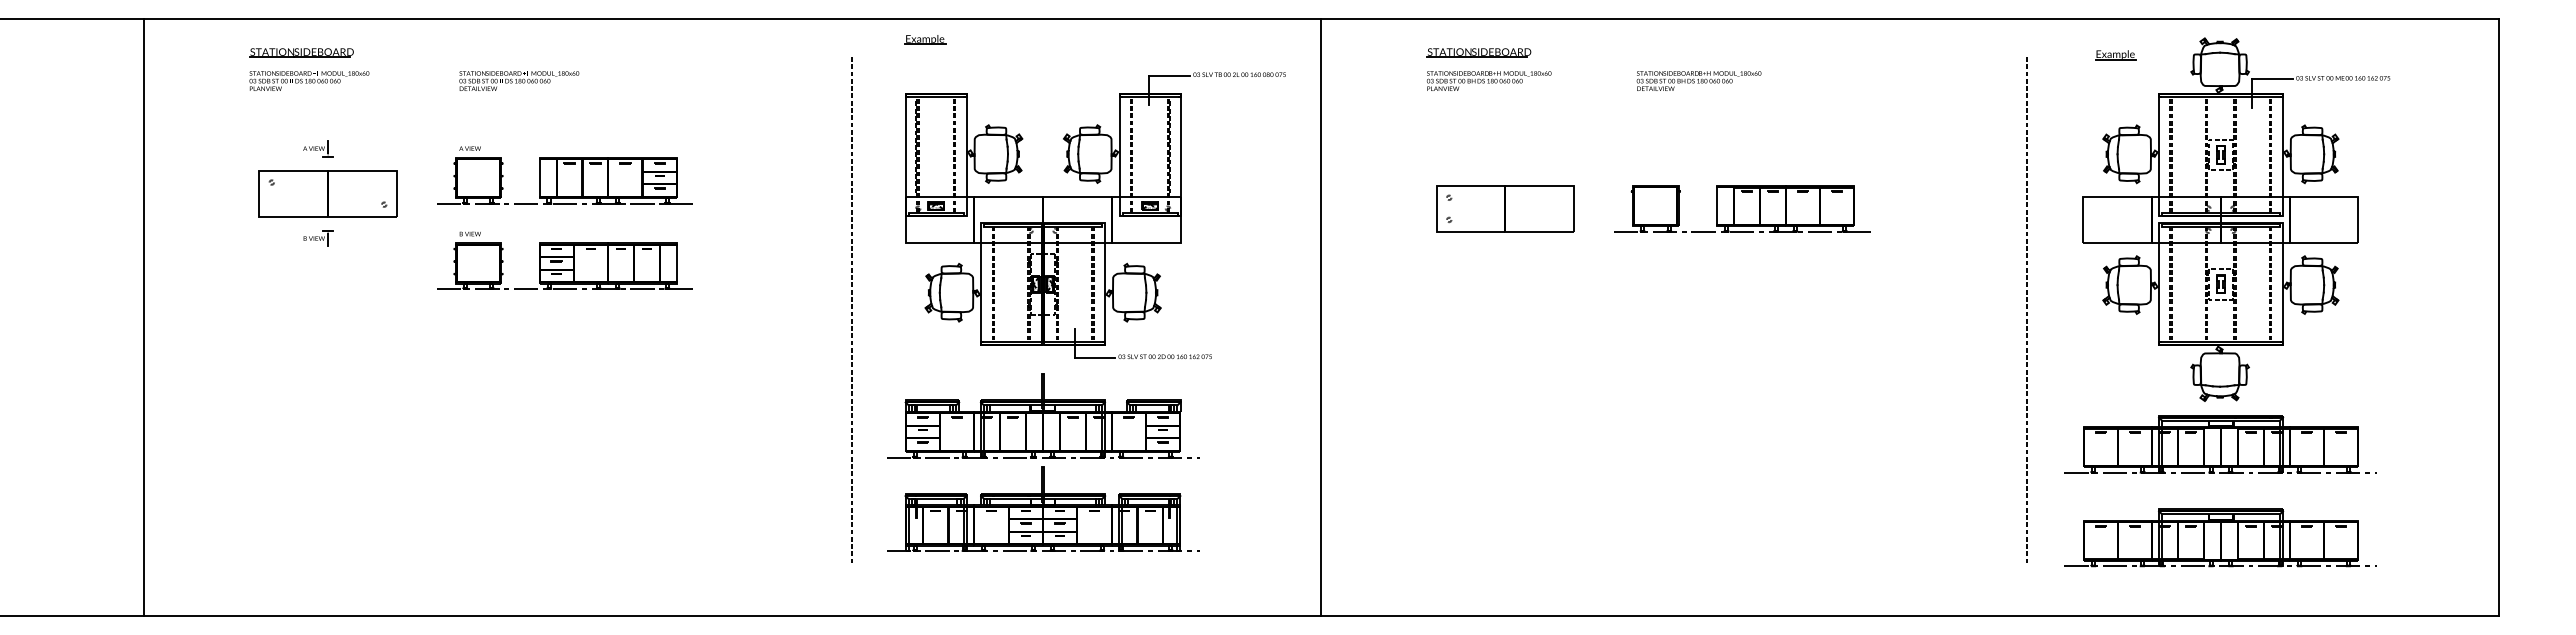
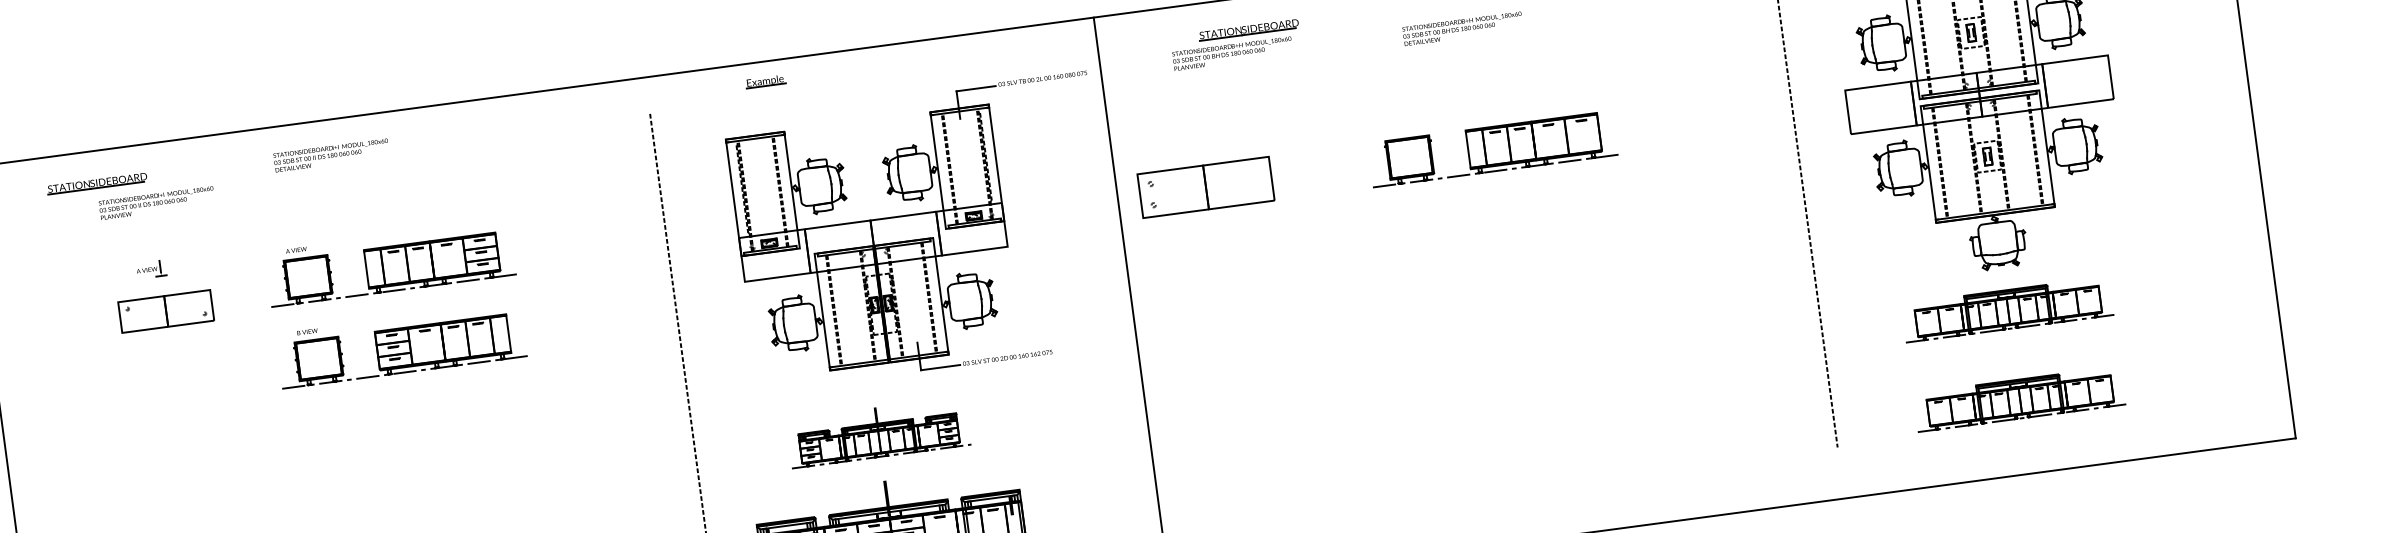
part: (925, 39) -> (765, 81), moved
part: (301, 52) -> (97, 183), moved
text: (309, 80) -> (157, 202), moved
text: (519, 80) -> (331, 154), moved
text: (1489, 80) -> (1232, 53), moved
part: (327, 193) -> (165, 311), size x0.7
part: (1505, 208) -> (1206, 187), moved
part: (1742, 208) -> (1492, 148), moved
part: (1095, 215) -> (922, 231), moved
part: (318, 238) -> (162, 355), removed
part: (1043, 415) -> (878, 432), size x0.6
part: (2220, 444) -> (2007, 309), size x0.7
part: (2220, 537) -> (2019, 398), size x0.7

